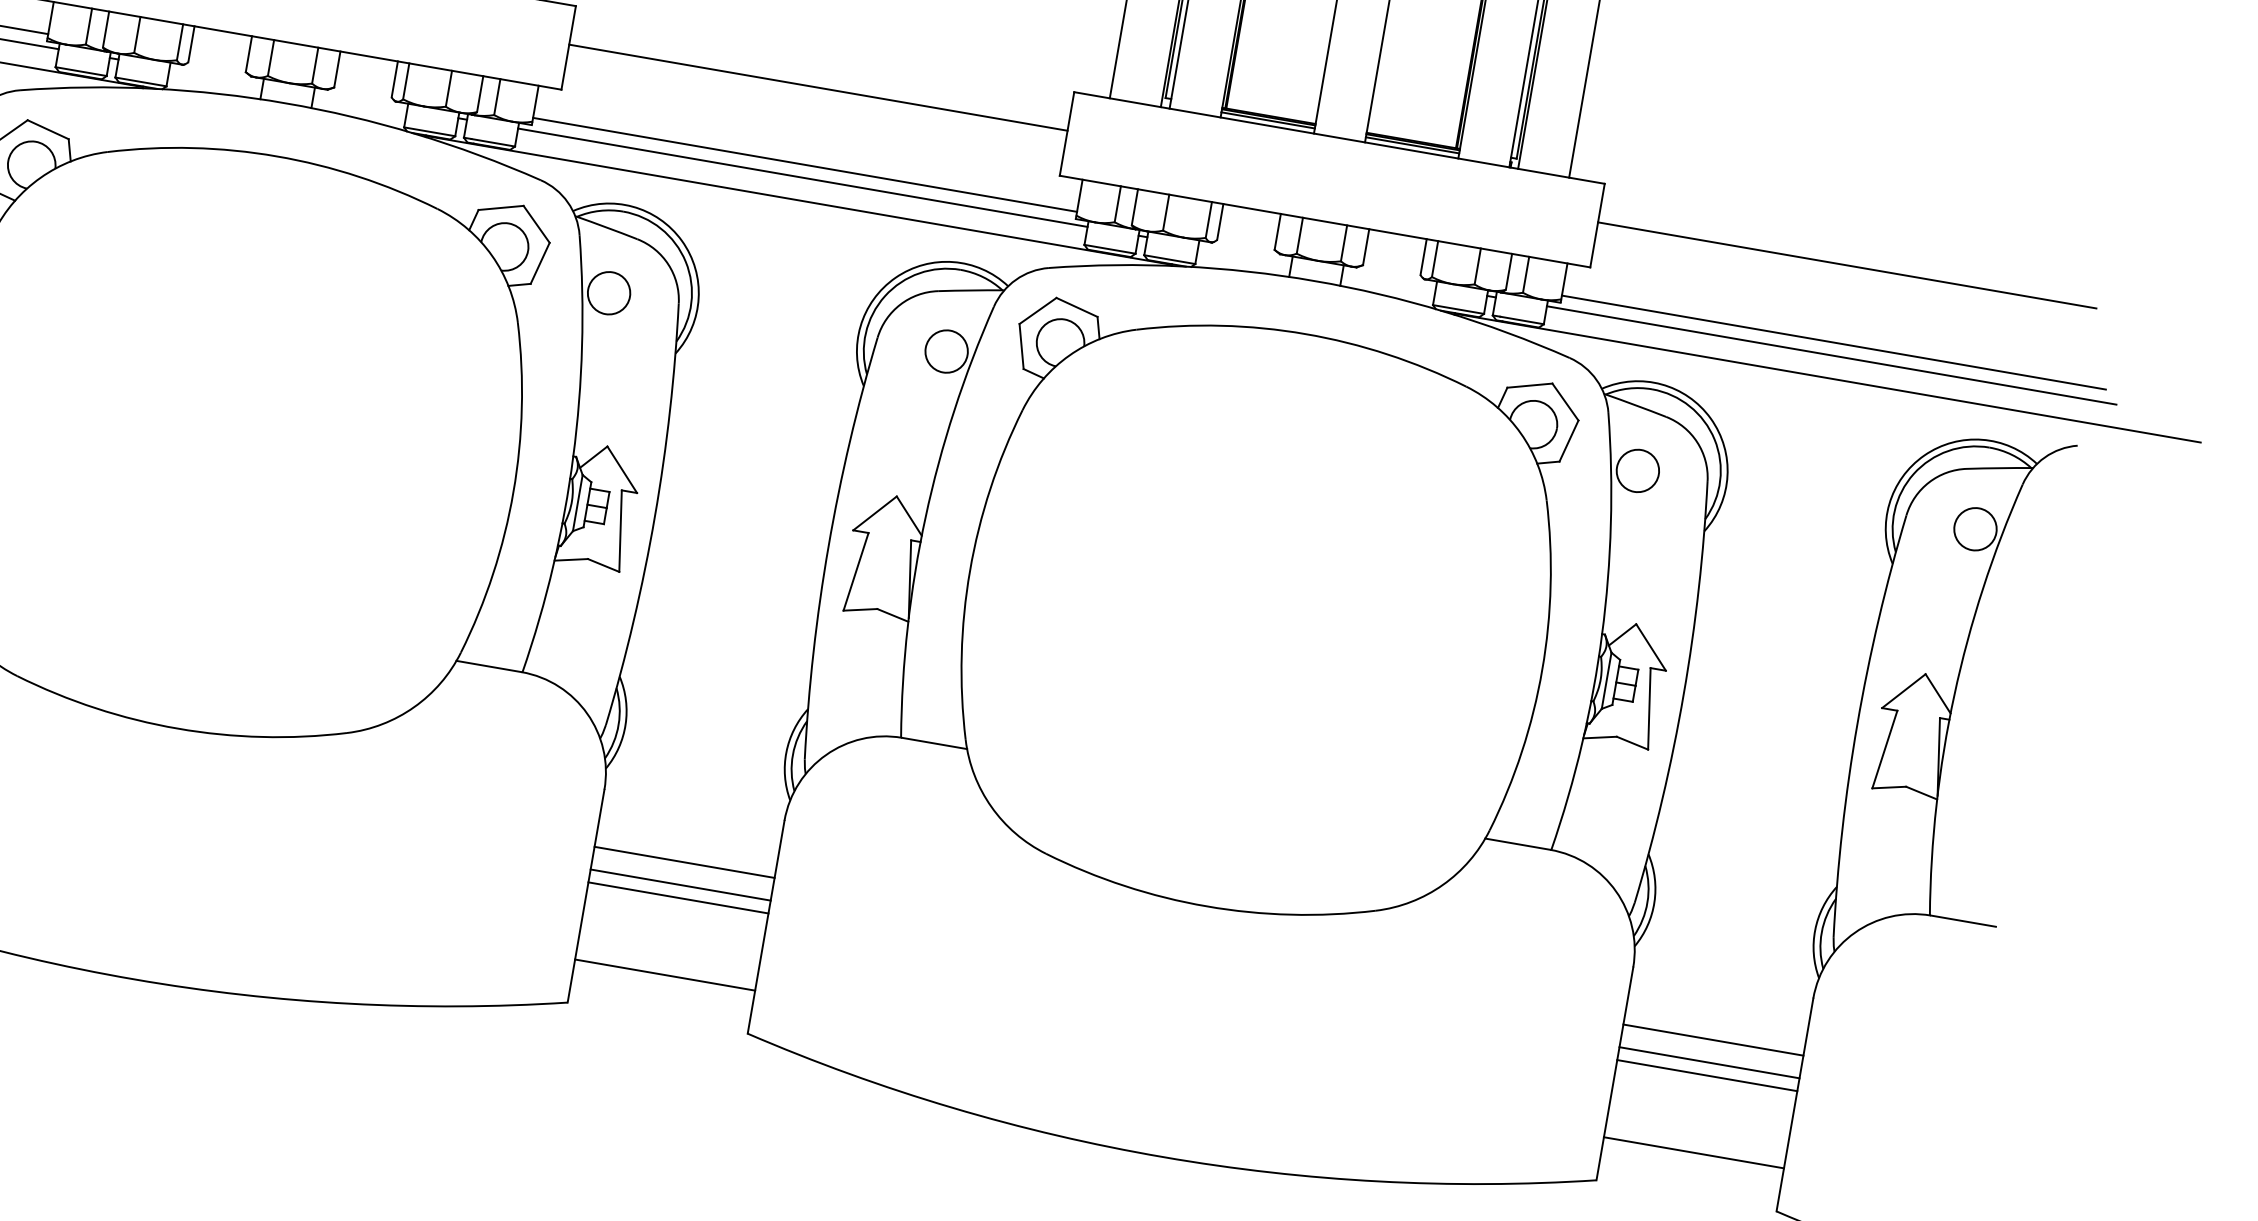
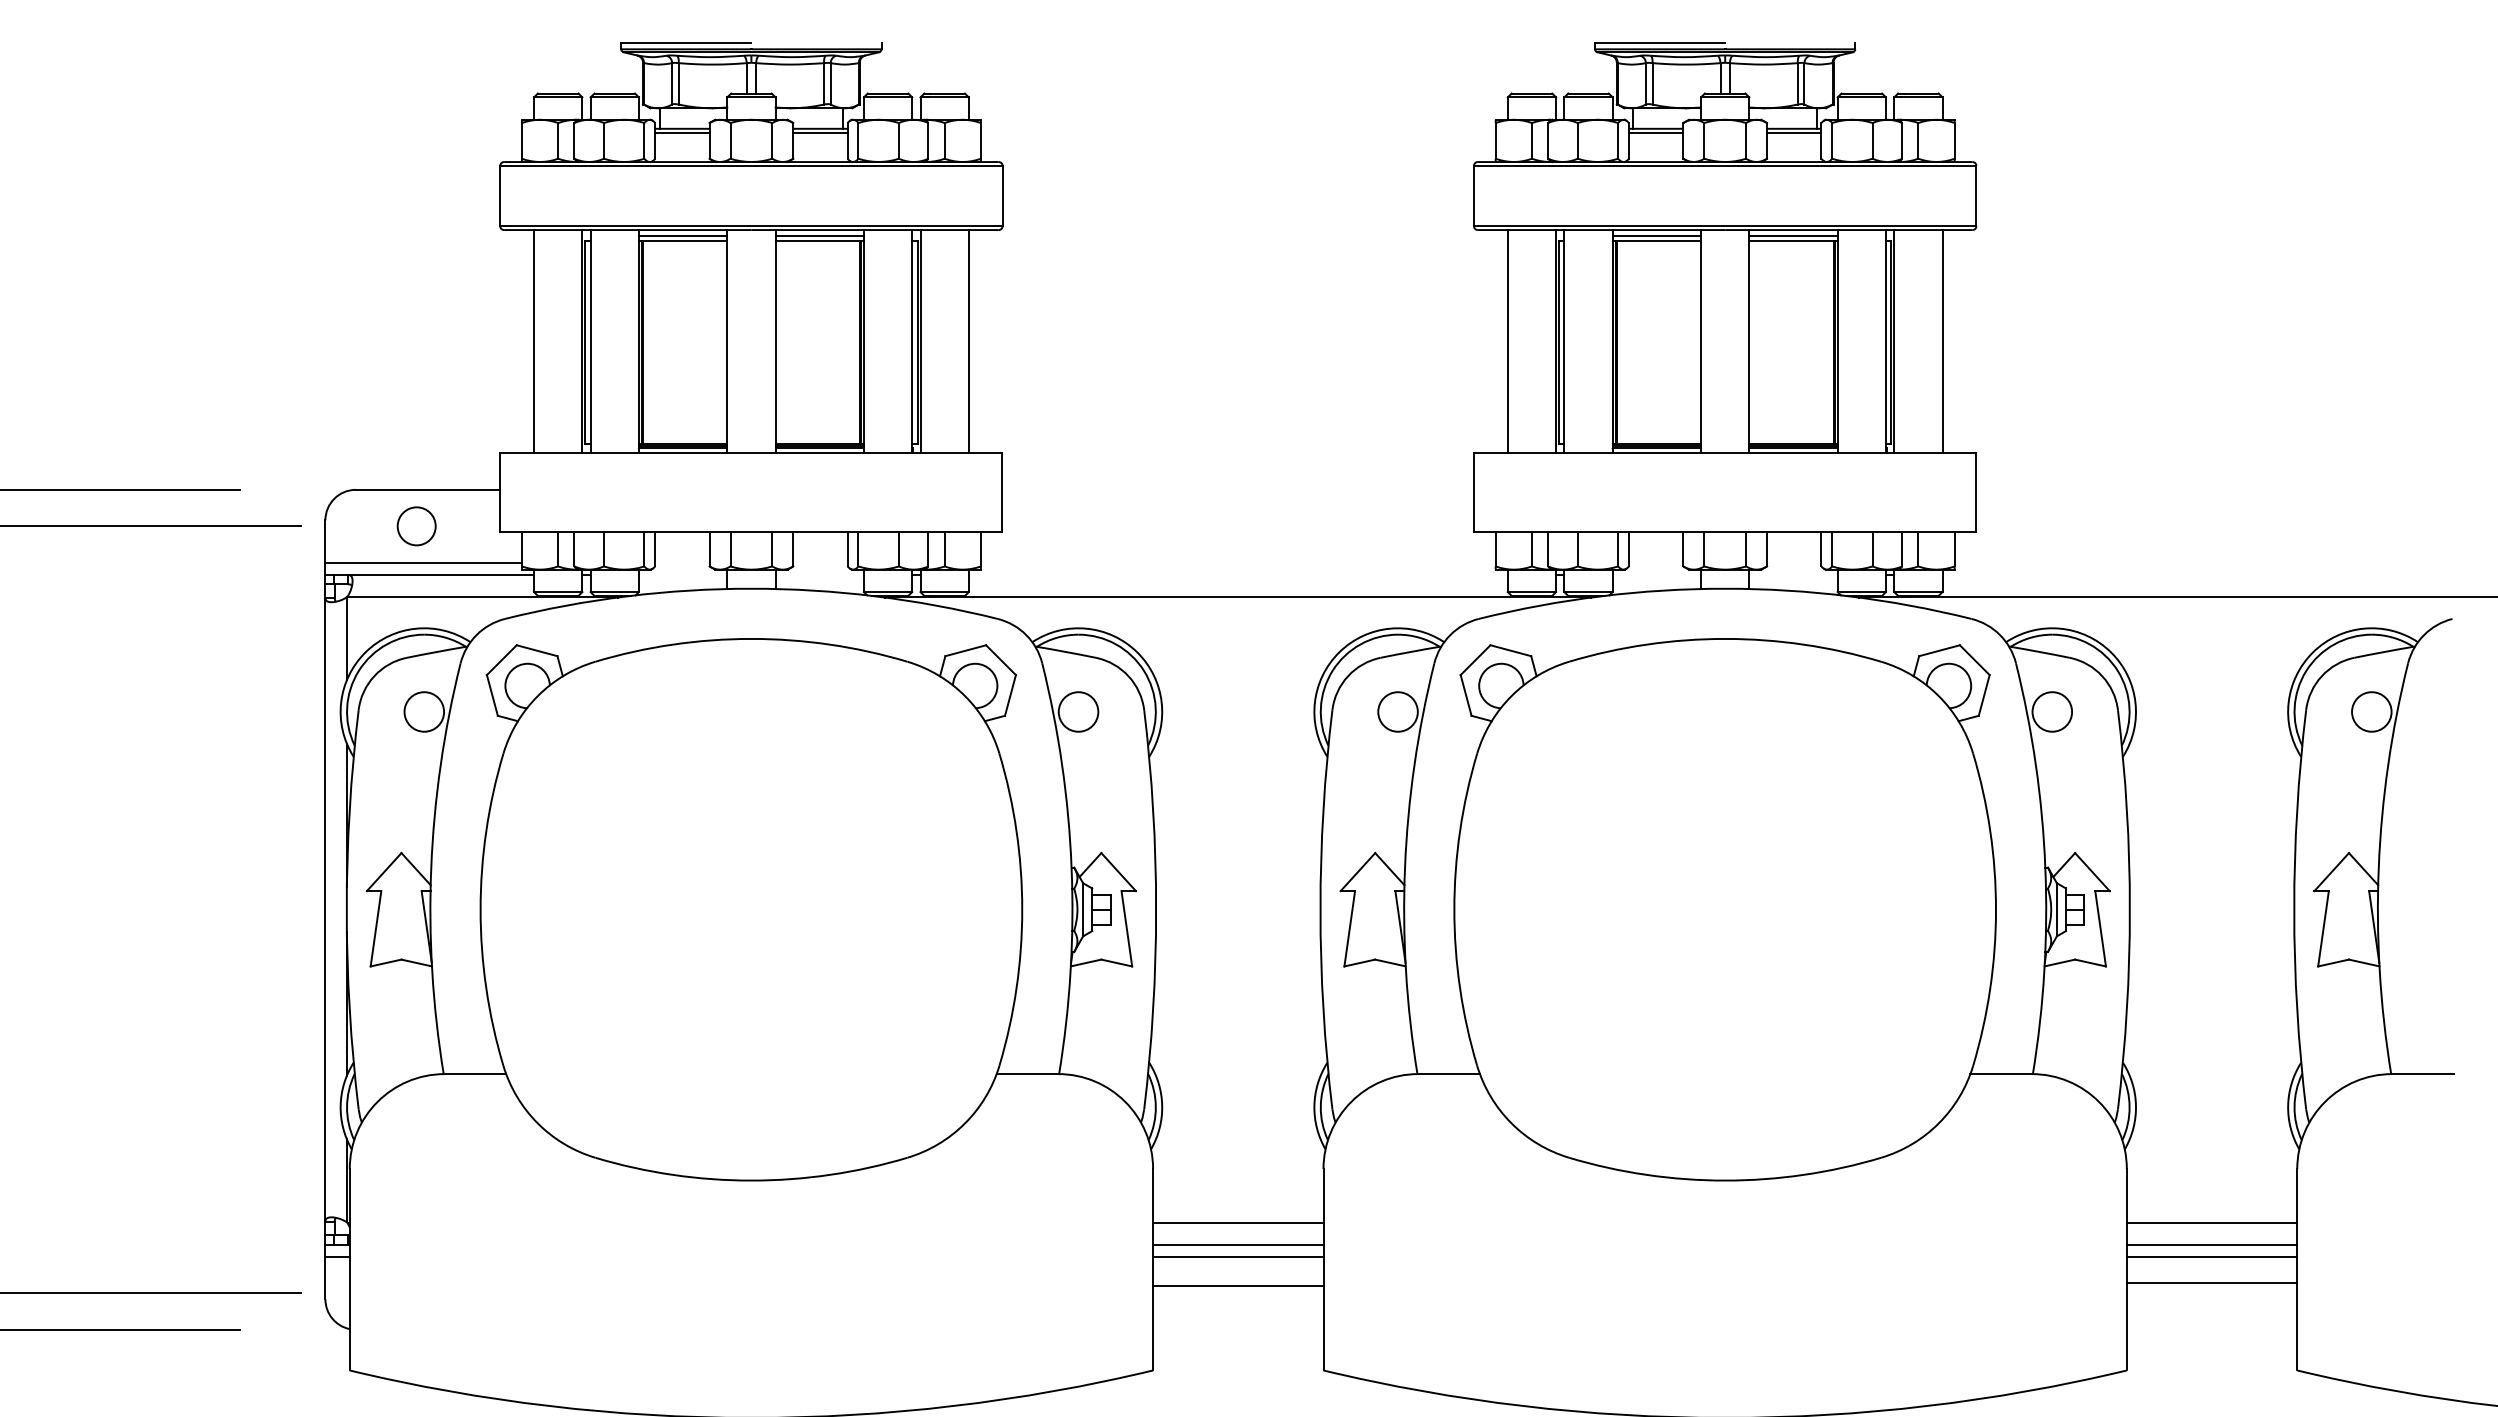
line: (818, 87) -> (1238, 489), removed
line: (804, 164) -> (1237, 562), removed
line: (801, 178) -> (1237, 575), removed
line: (1846, 264) -> (2211, 489), removed
line: (1833, 342) -> (2211, 562), removed
line: (1831, 355) -> (2211, 575), removed
line: (665, 974) -> (1238, 1285), moved
line: (1693, 1152) -> (2211, 1282), moved

